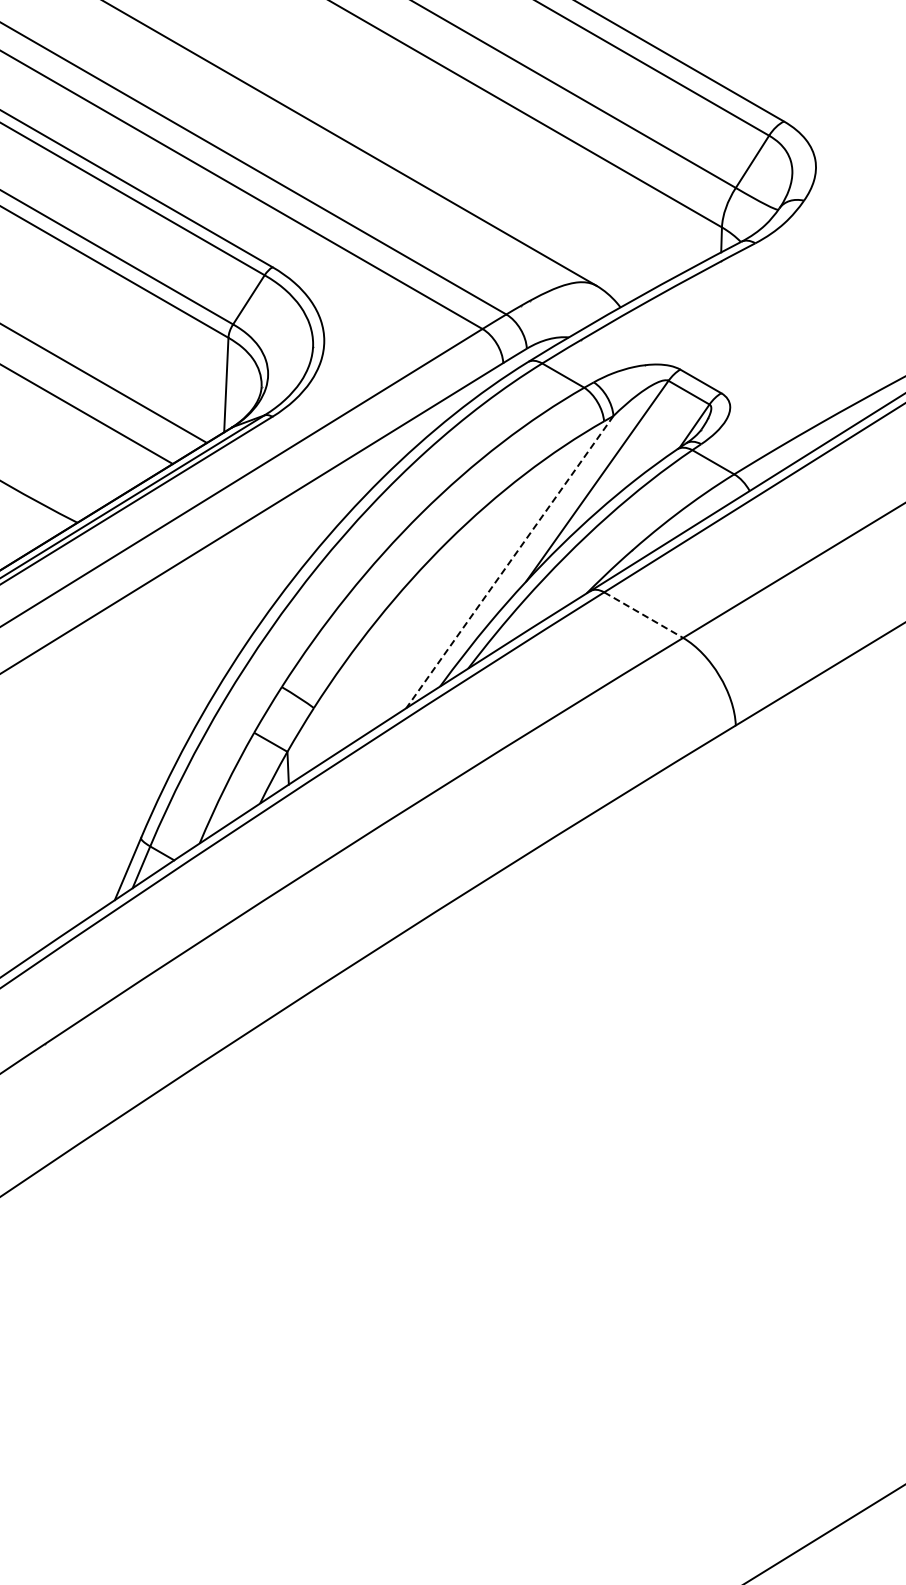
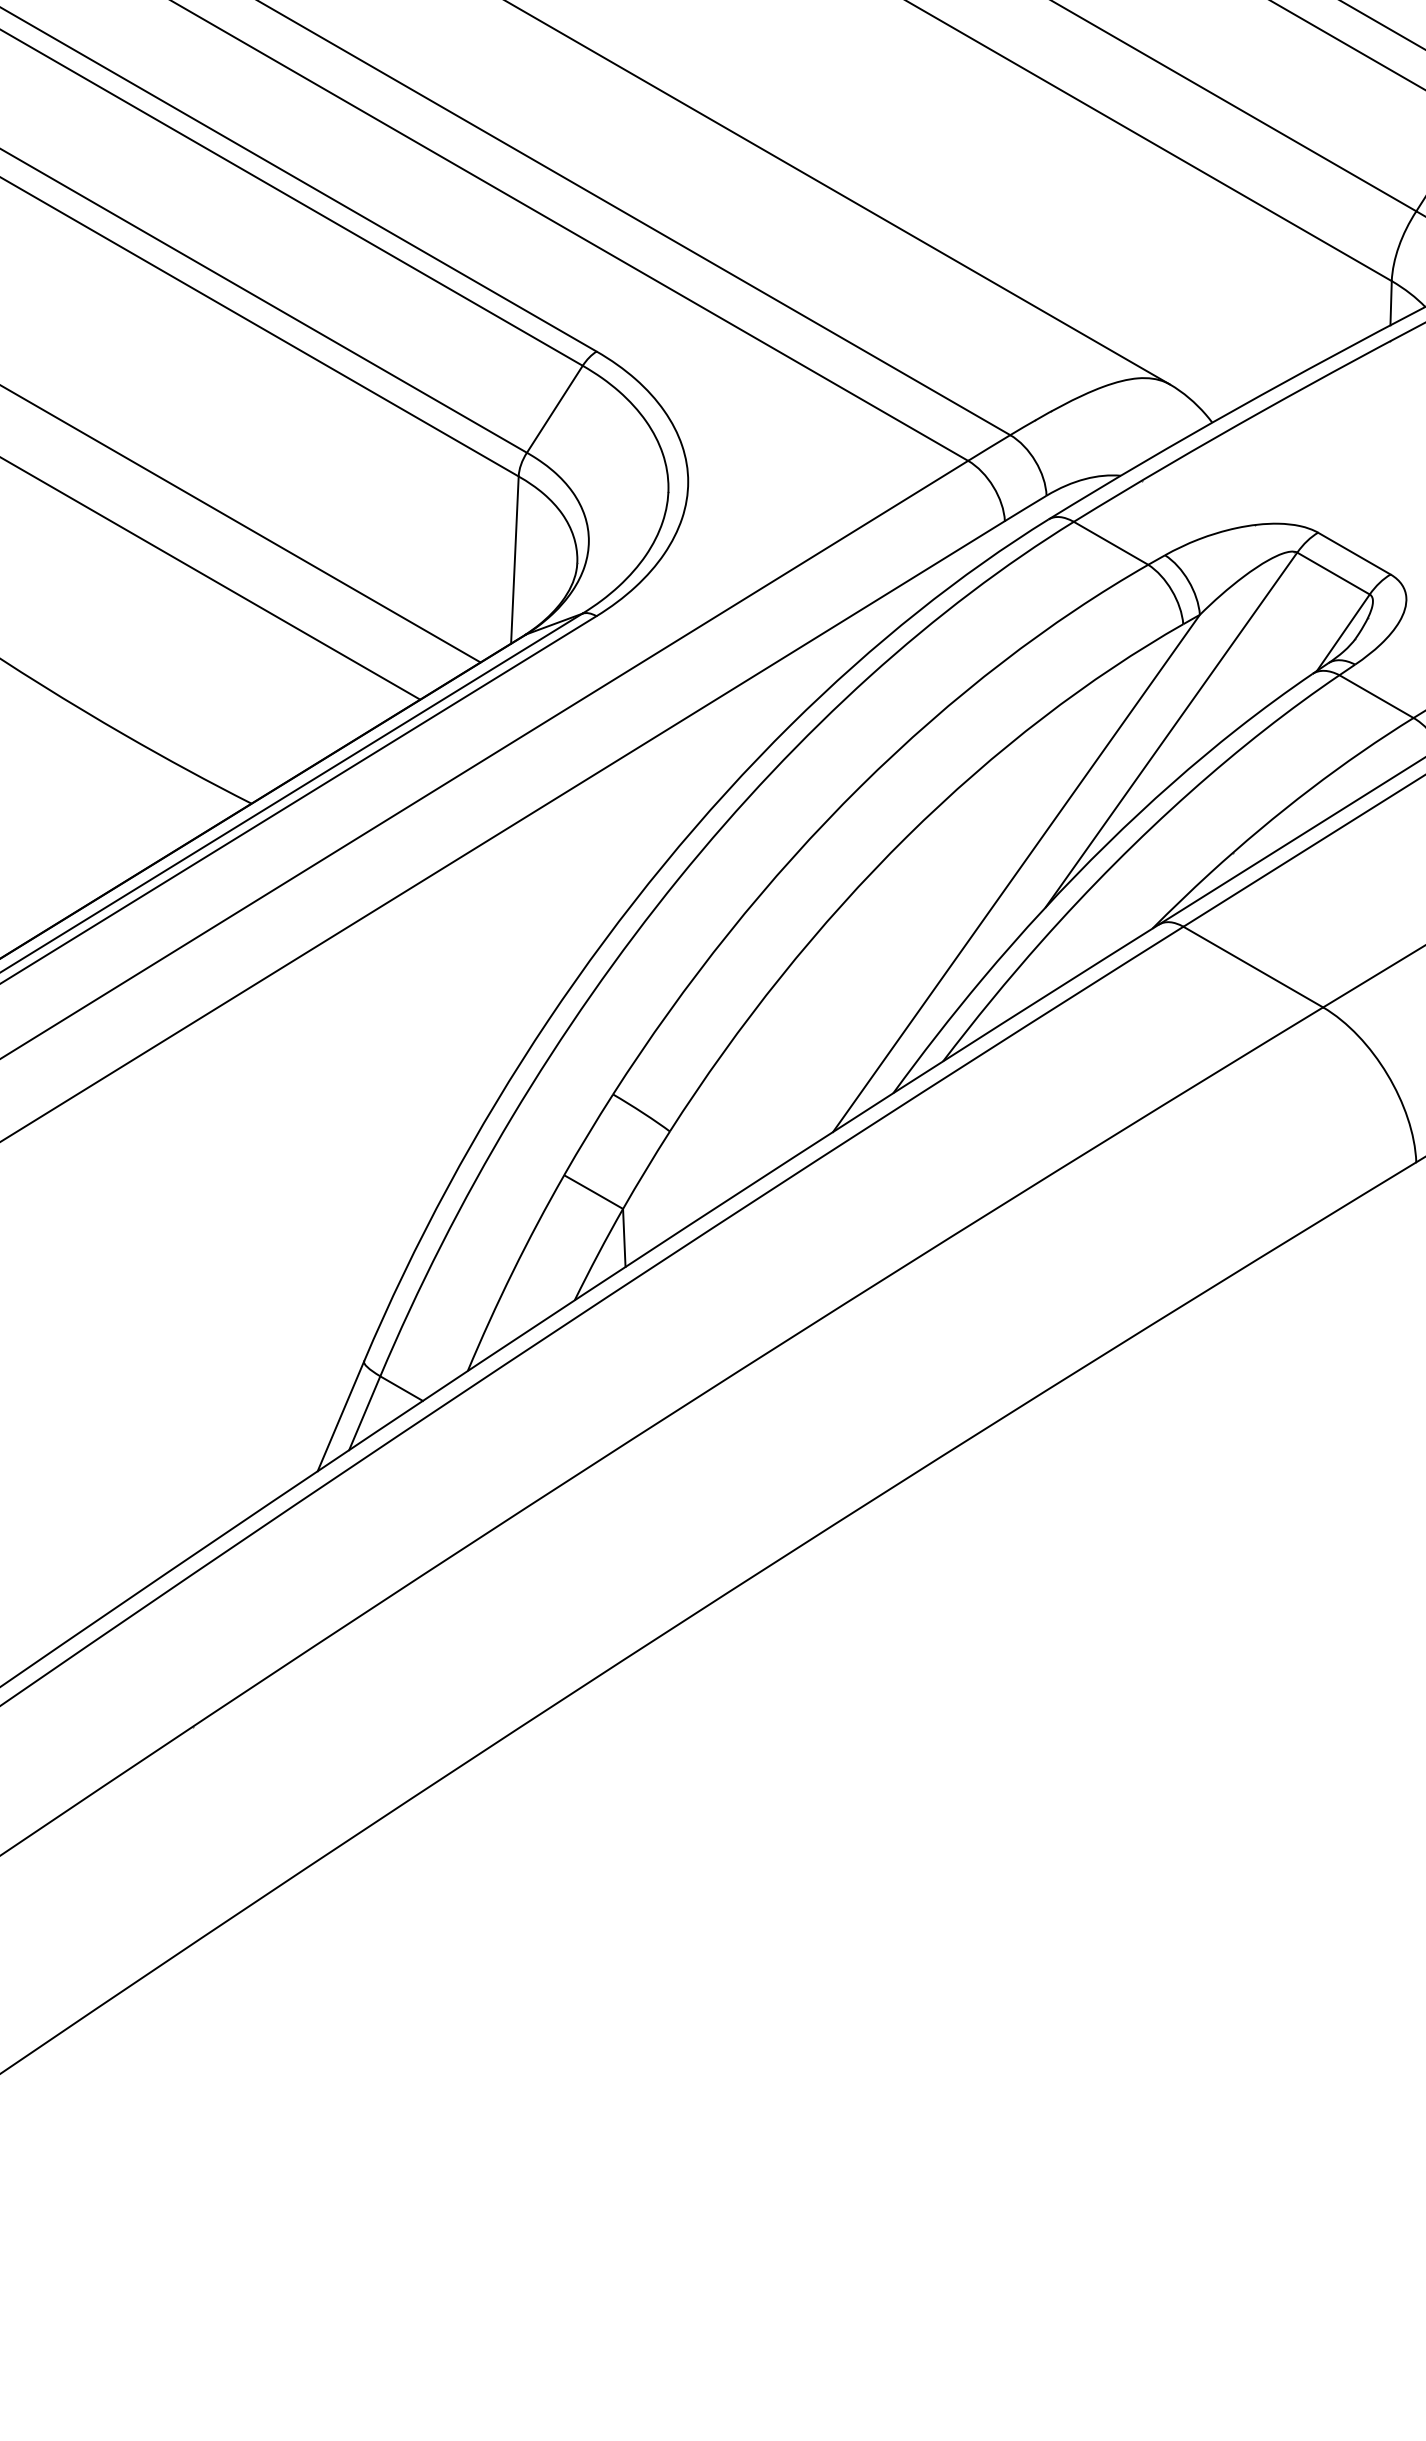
line: (509, 562) -> (1015, 873), dashed -> solid
line: (643, 615) -> (1252, 967), dashed -> solid

